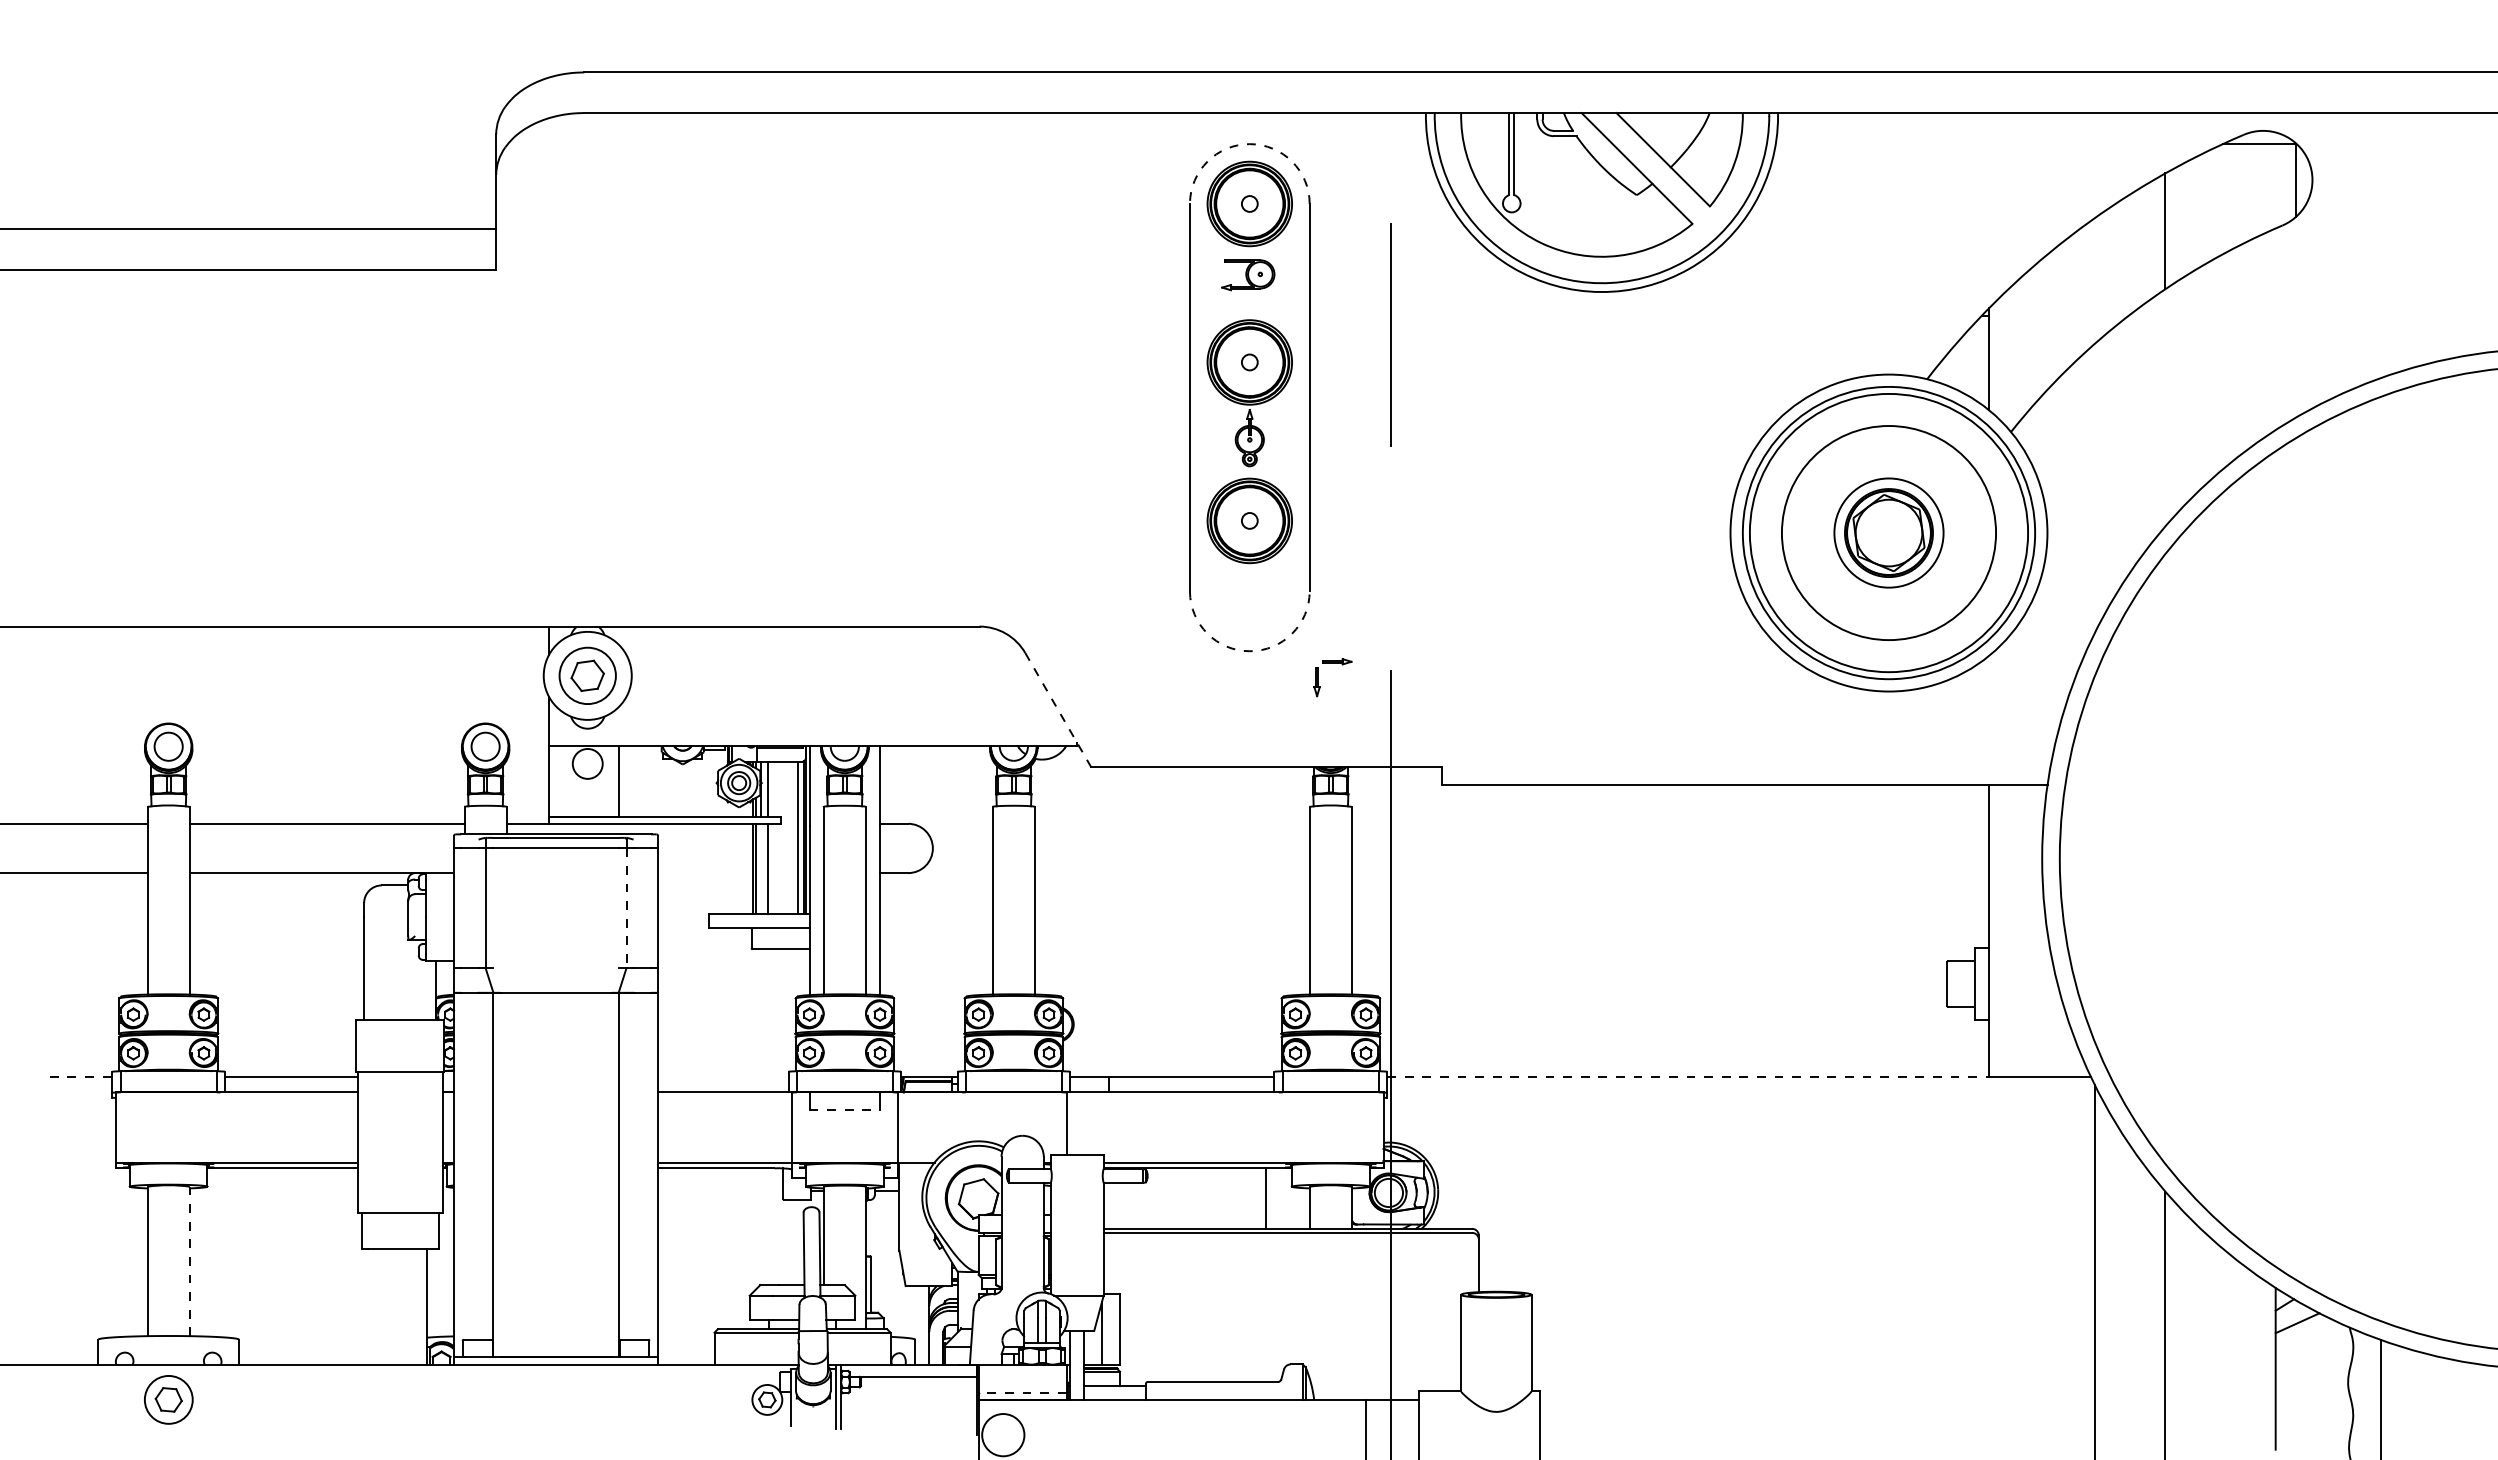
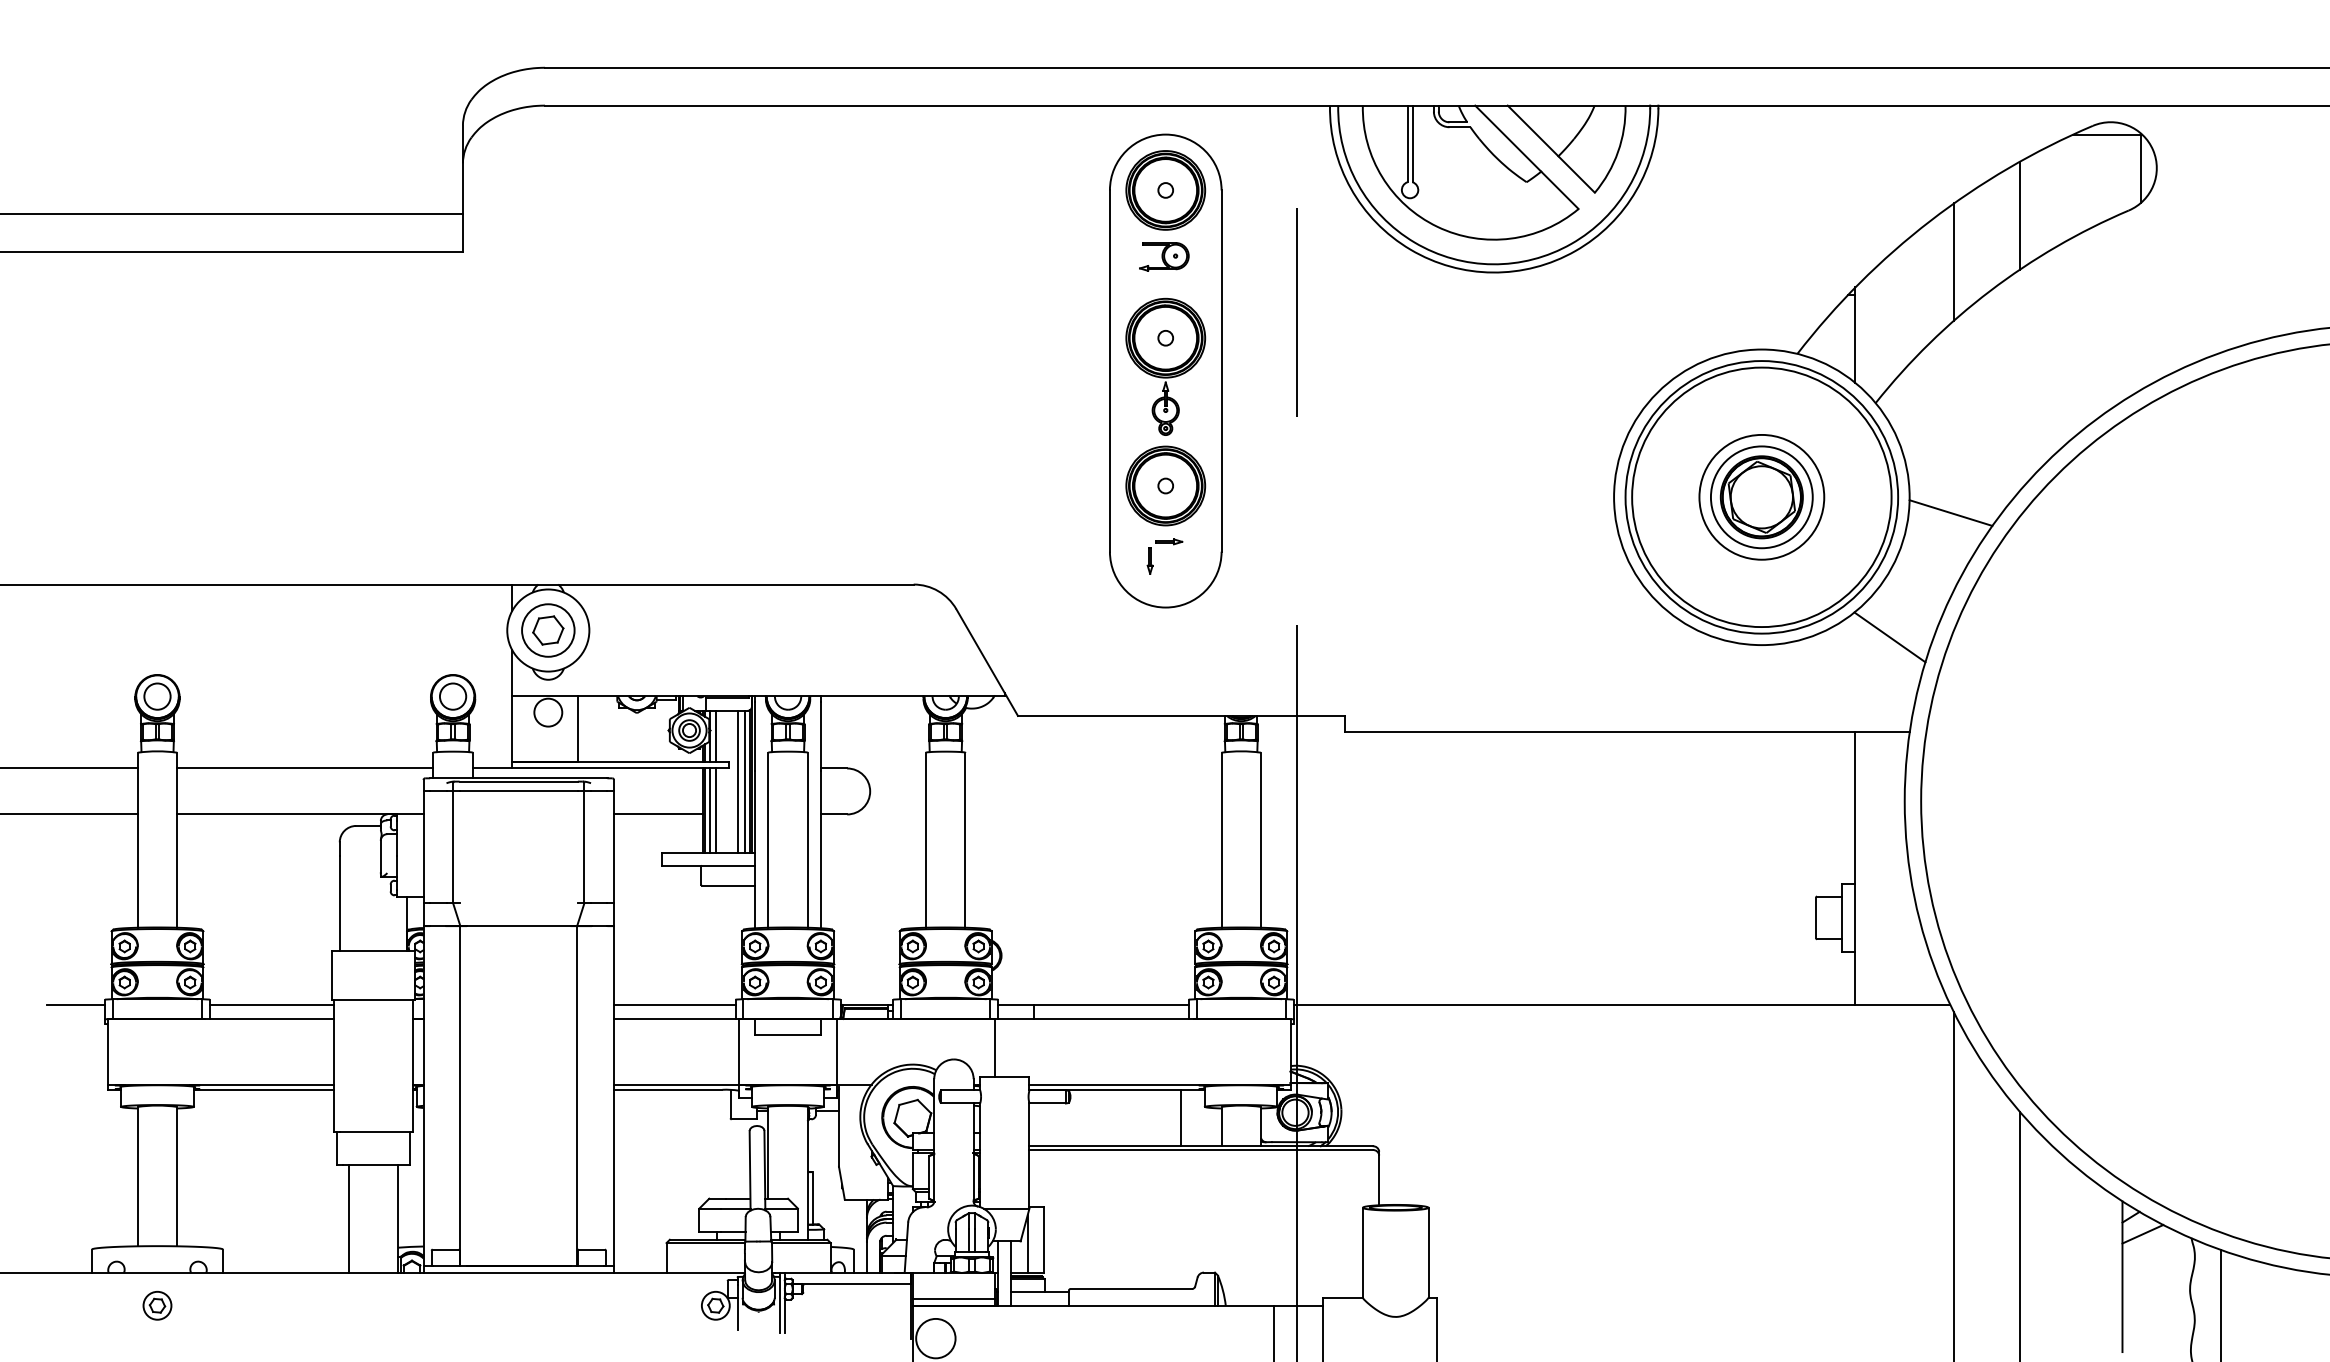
arc: (1249, 144) -> (1165, 134), dashed -> solid
line: (2095, 280) -> (1954, 261), added
circle: (1888, 532) -> (1761, 496), size x0.62
line: (2091, 549) -> (1950, 512), added
arc: (1249, 651) -> (1165, 607), dashed -> solid
part: (1332, 663) -> (1164, 543), moved
line: (2026, 682) -> (1890, 636), added
line: (1058, 709) -> (987, 661), dashed -> solid
line: (791, 838) -> (738, 782), added
line: (761, 868) -> (710, 810), added
line: (705, 873) -> (658, 814), added
line: (626, 908) -> (584, 847), dashed -> solid
line: (81, 1077) -> (76, 1005), dashed -> solid
line: (723, 1077) -> (674, 1005), added
line: (1688, 1077) -> (1574, 1005), dashed -> solid
line: (845, 1110) -> (788, 1035), dashed -> solid
line: (189, 1261) -> (176, 1176), dashed -> solid
line: (373, 1306) -> (348, 1218), added
line: (1022, 1392) -> (953, 1298), dashed -> solid
part: (168, 1399) -> (157, 1305), size x0.62

